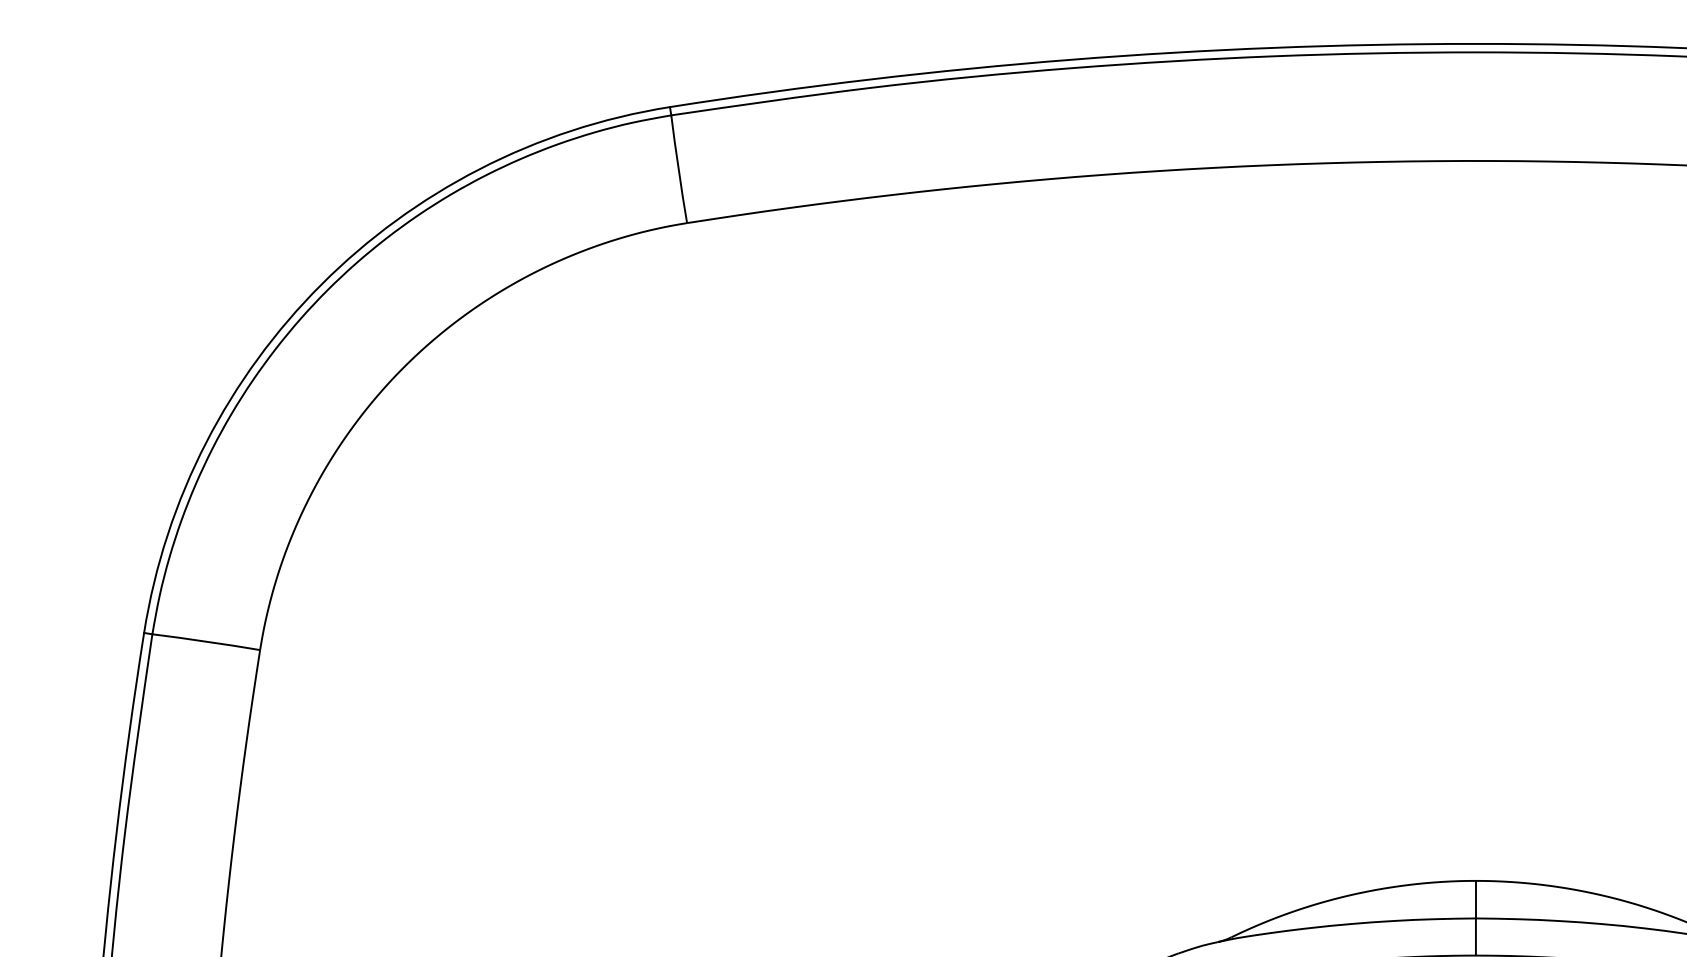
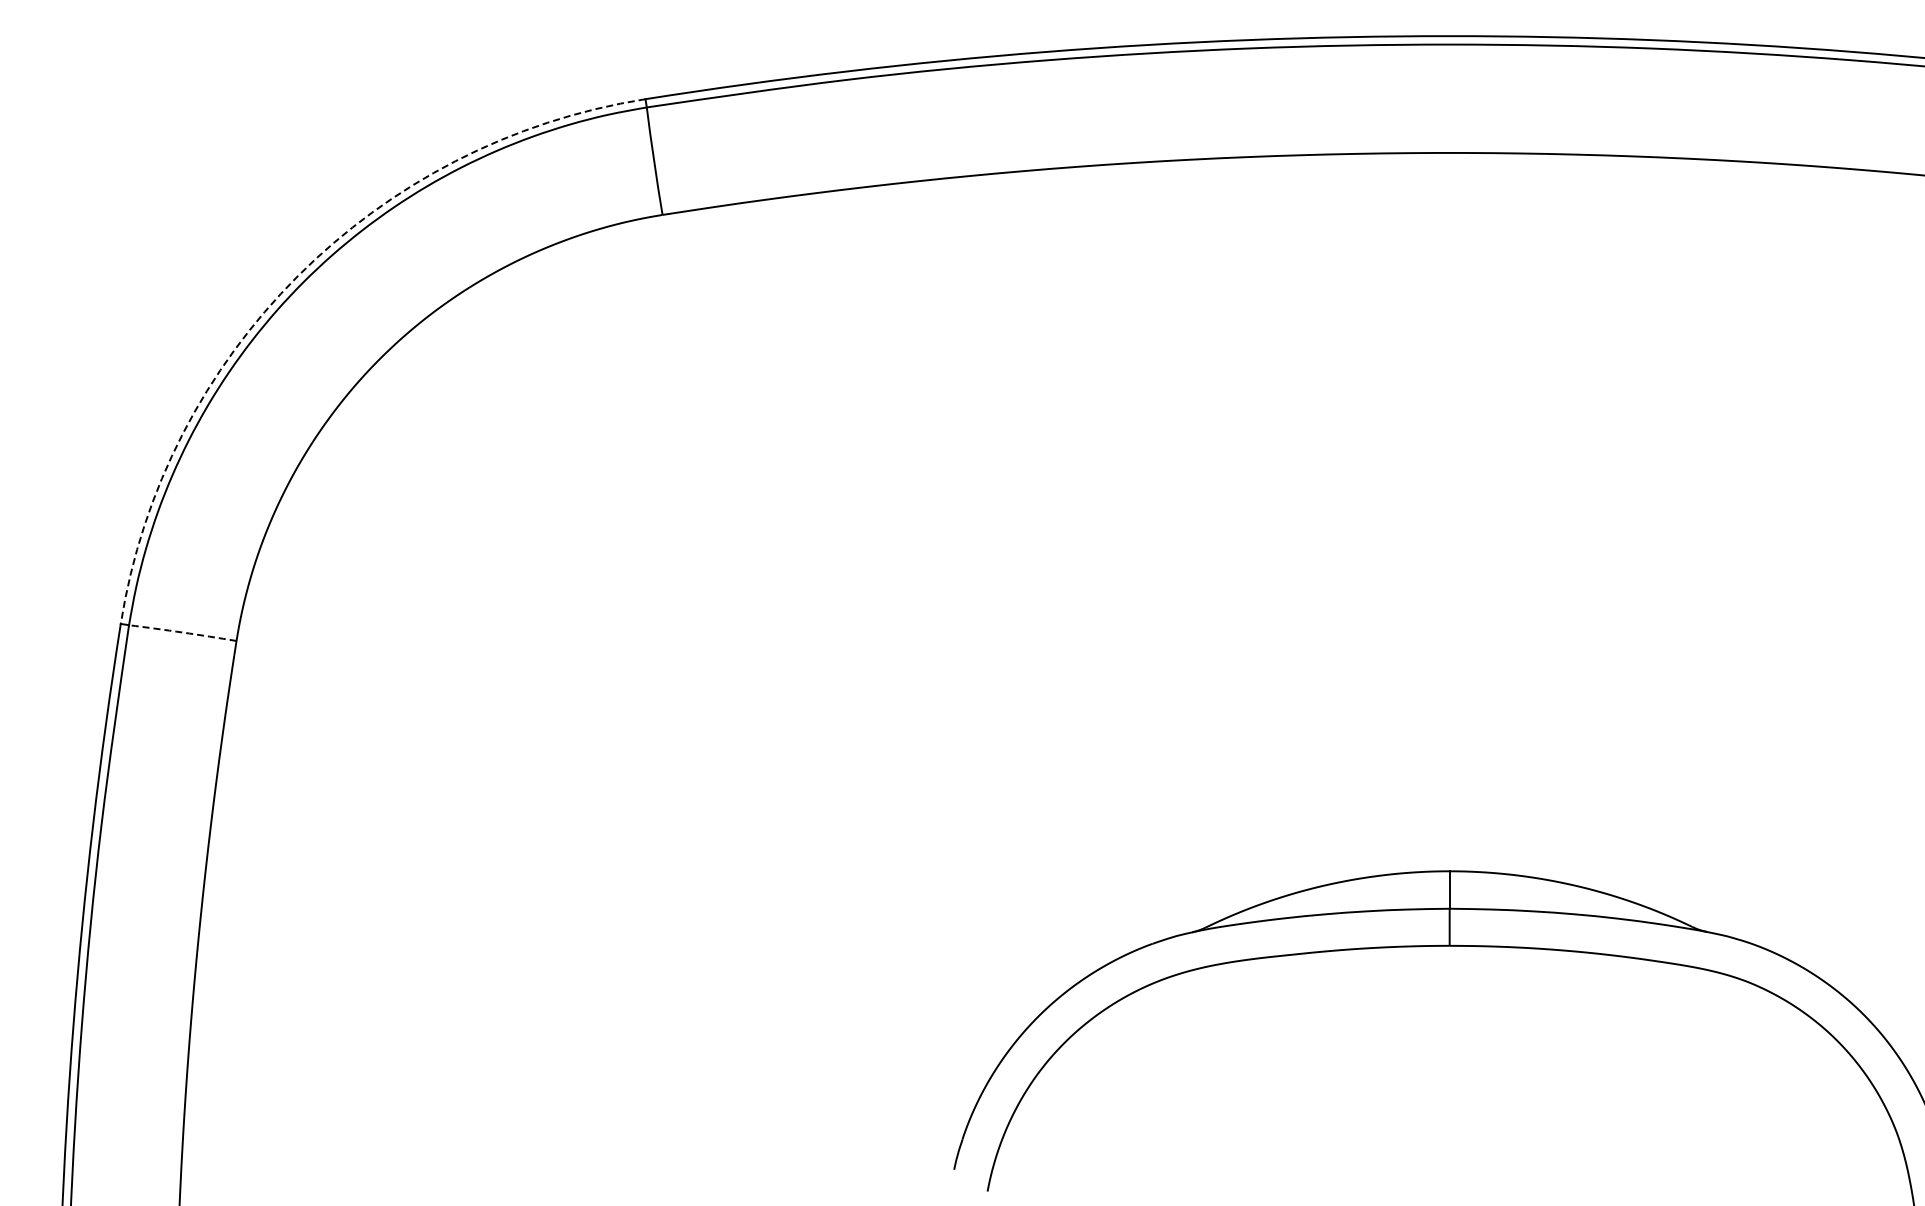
arc: (321, 284) -> (297, 276), solid -> dashed
arc: (205, 641) -> (182, 632), solid -> dashed

